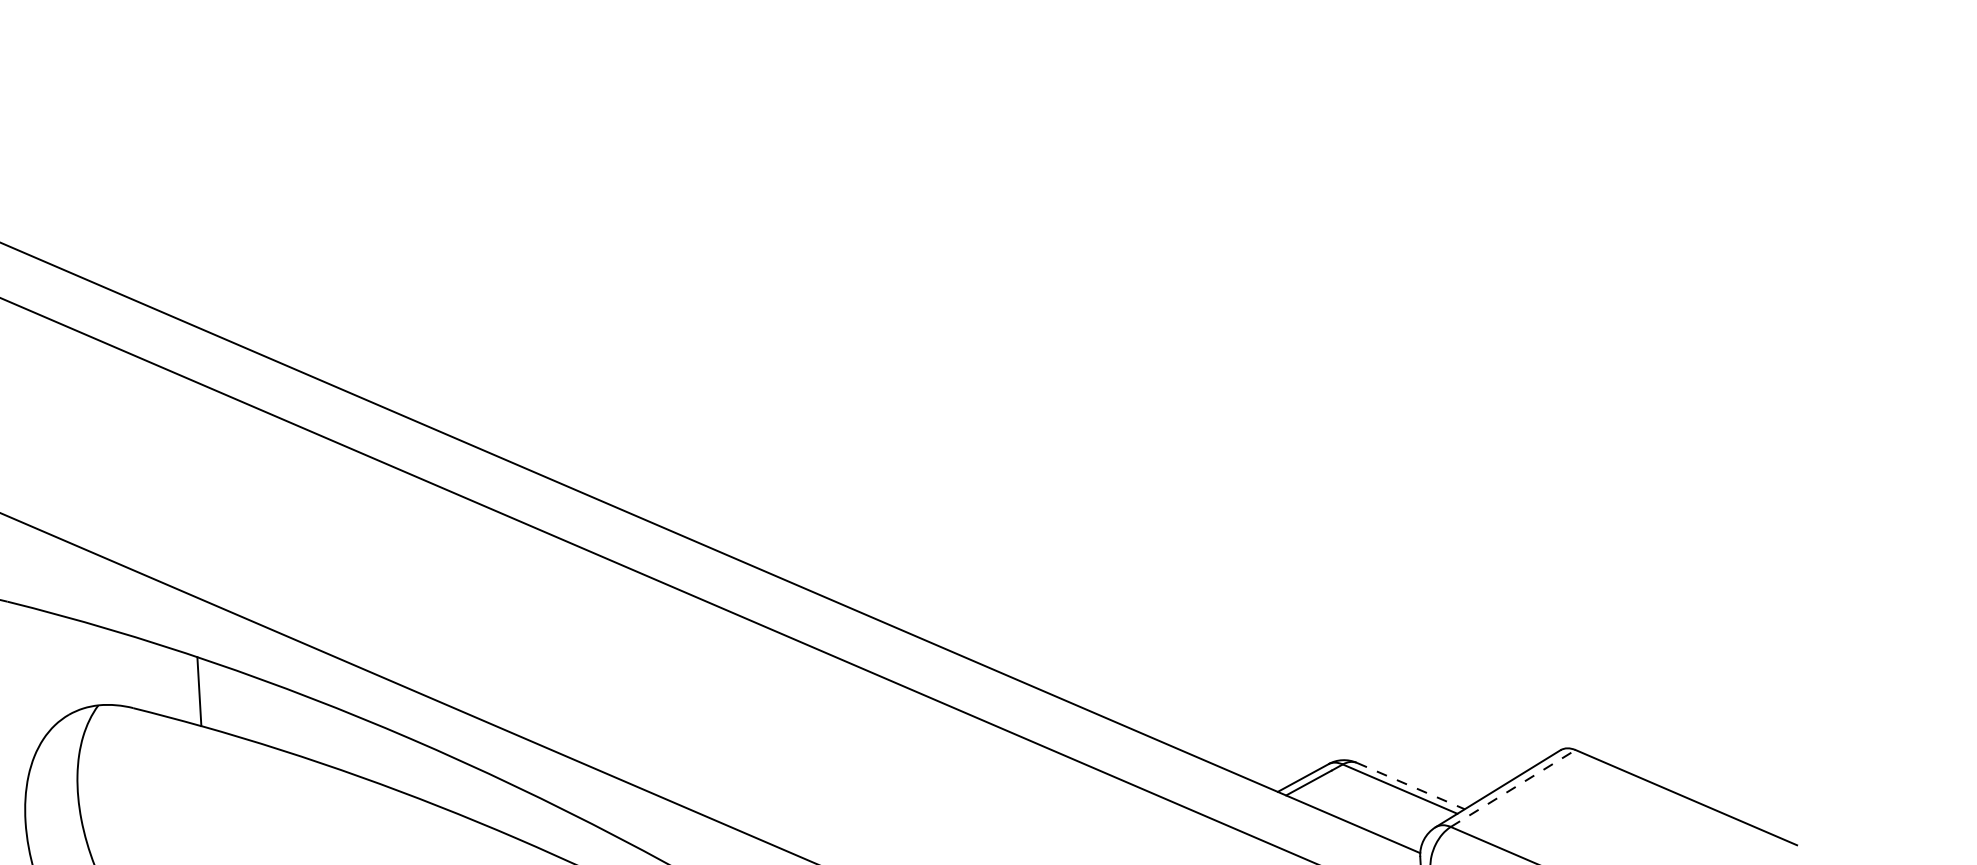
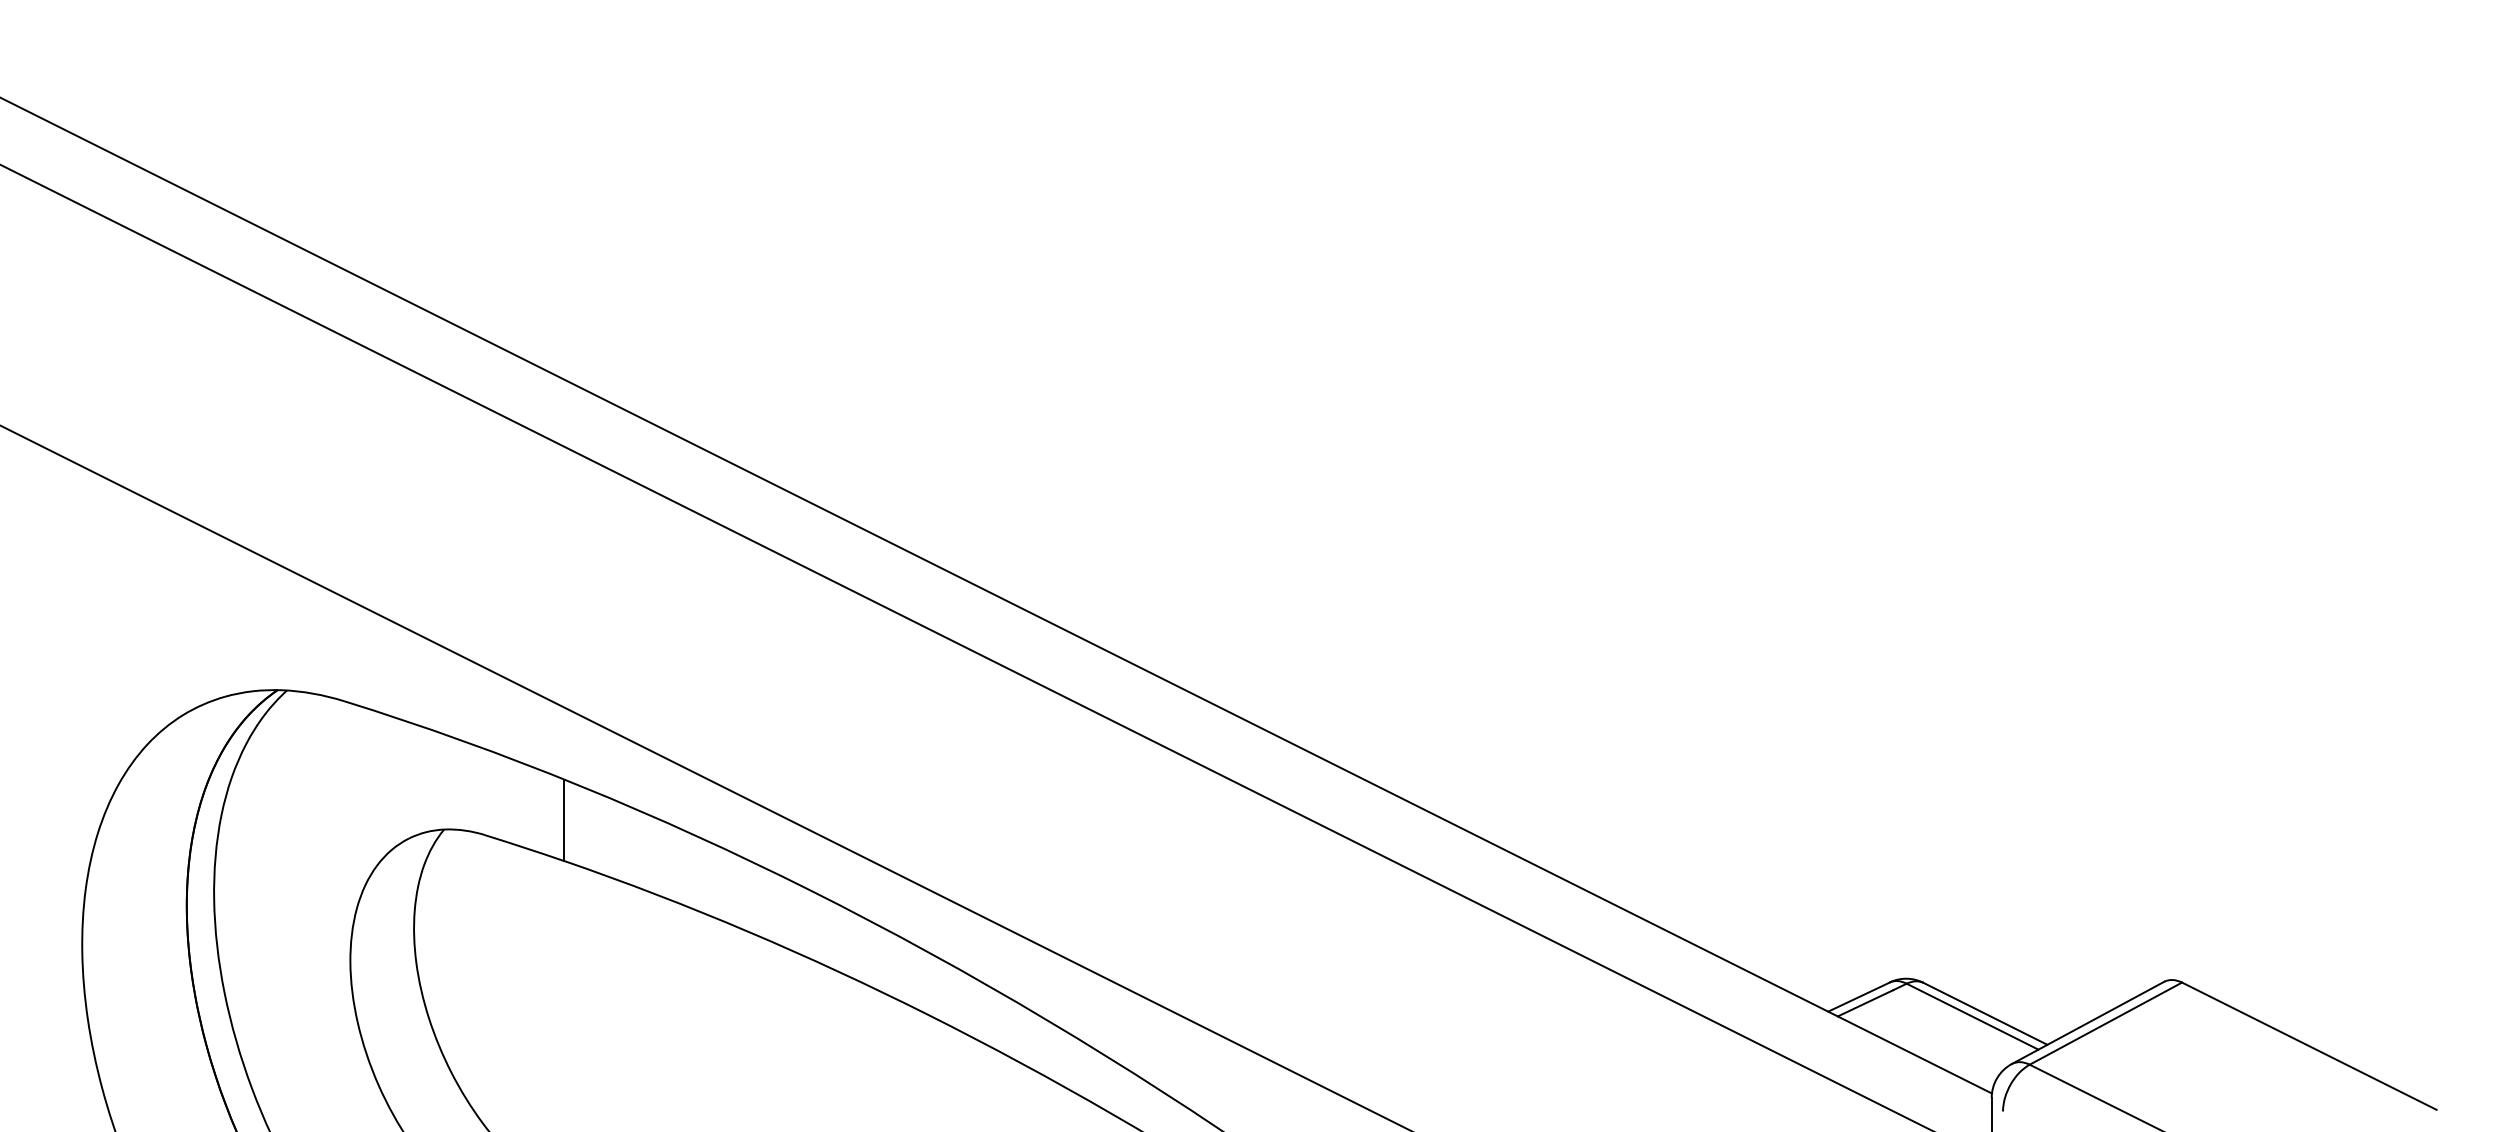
line: (1410, 786) -> (1985, 1014), dashed -> solid
line: (1512, 788) -> (2105, 1023), dashed -> solid

